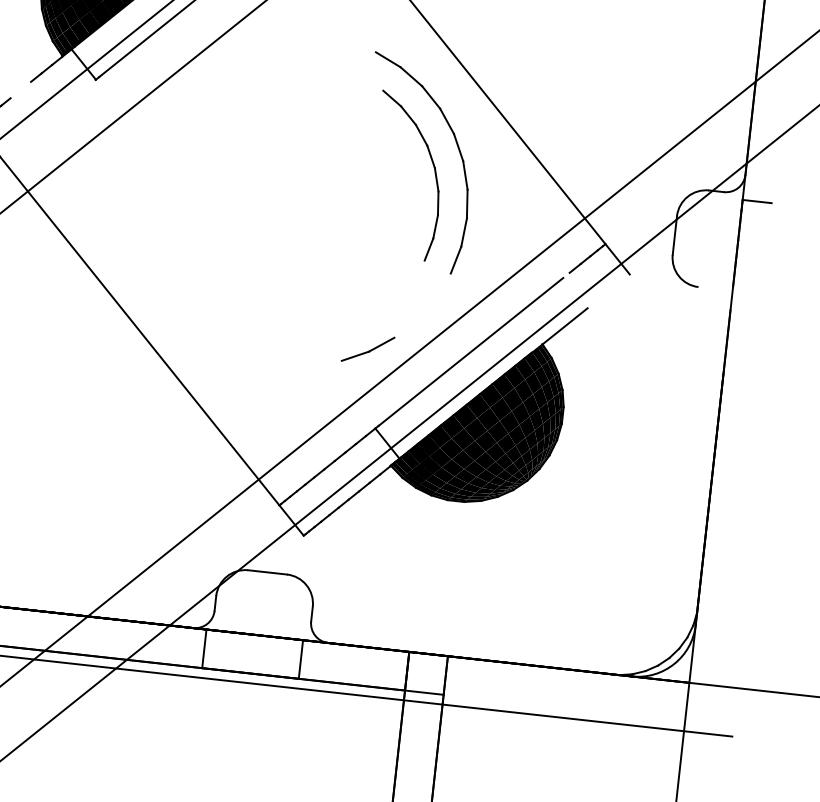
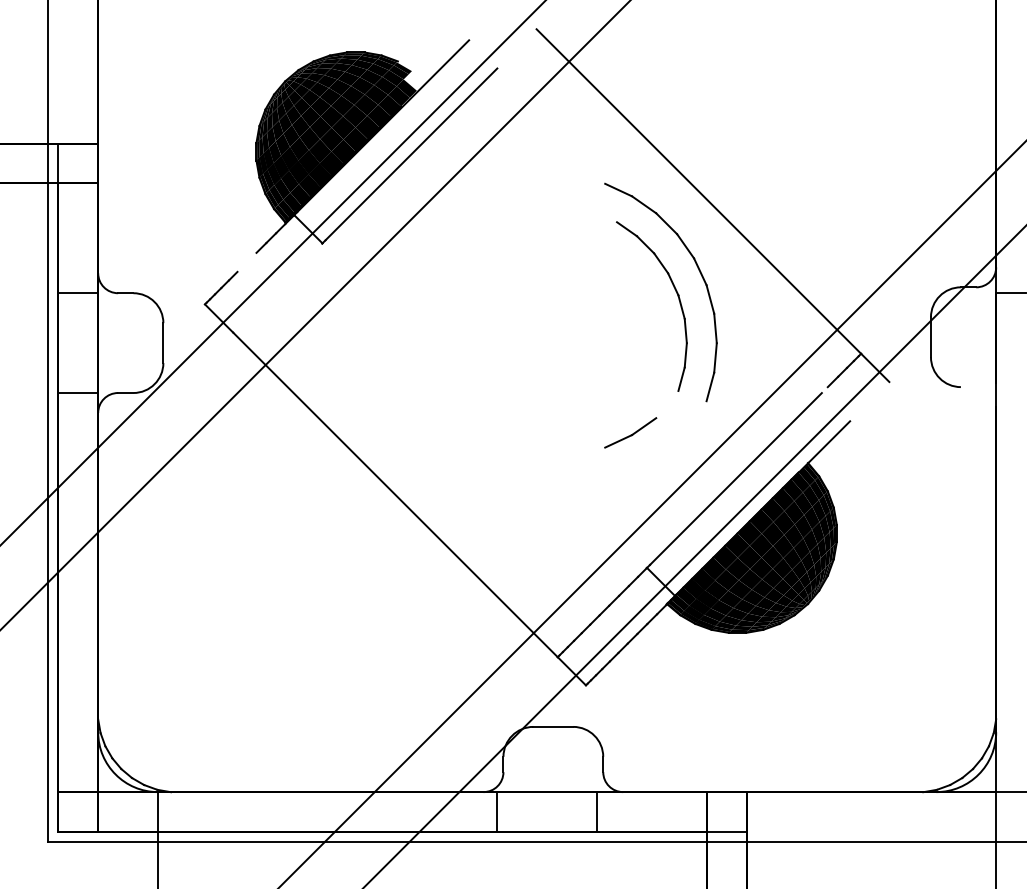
part: (367, 348) -> (630, 432), moved

